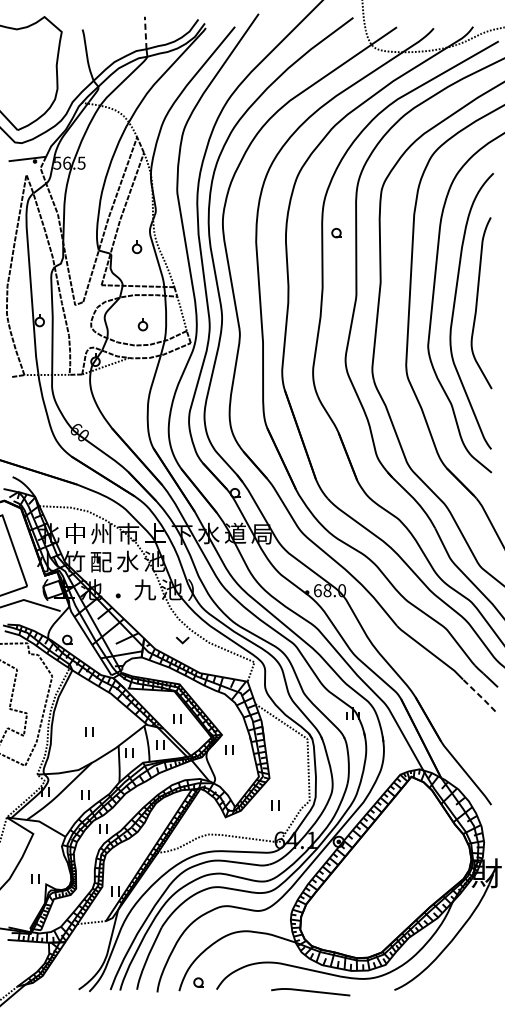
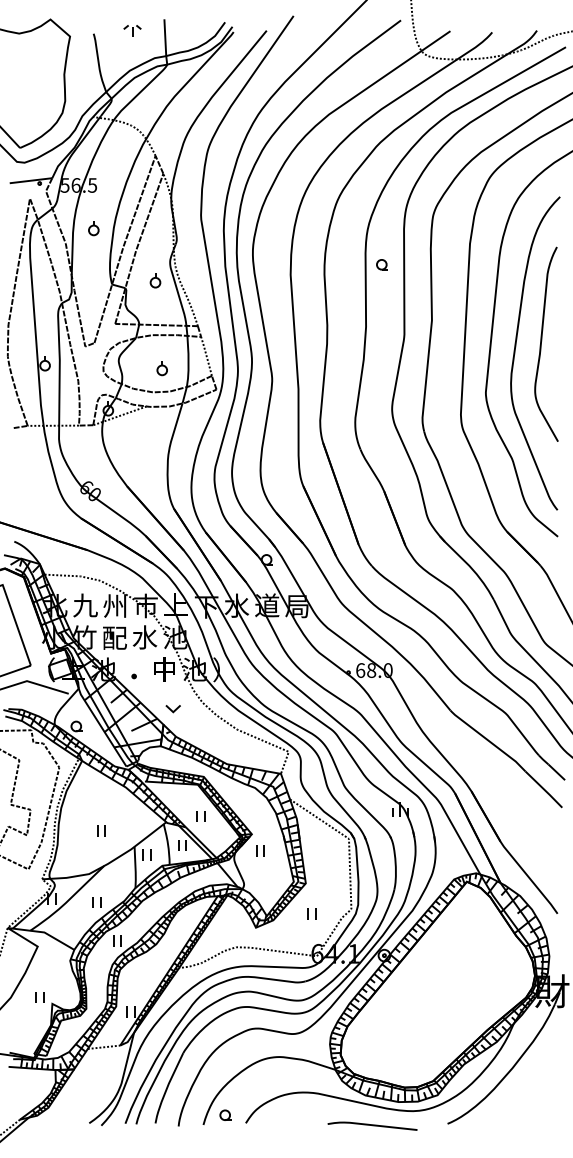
part: (116, 26) -> (132, 30), added
line: (145, 32) -> (165, 37), dashed -> solid
part: (82, 201) -> (93, 228), added
text: (75, 533) -> (85, 605), 中 -> 九
text: (144, 589) -> (164, 669), 九 -> 中
part: (182, 640) -> (172, 709), moved
line: (479, 695) -> (544, 789), dashed -> solid
curve: (310, 991) -> (372, 1125), moved

